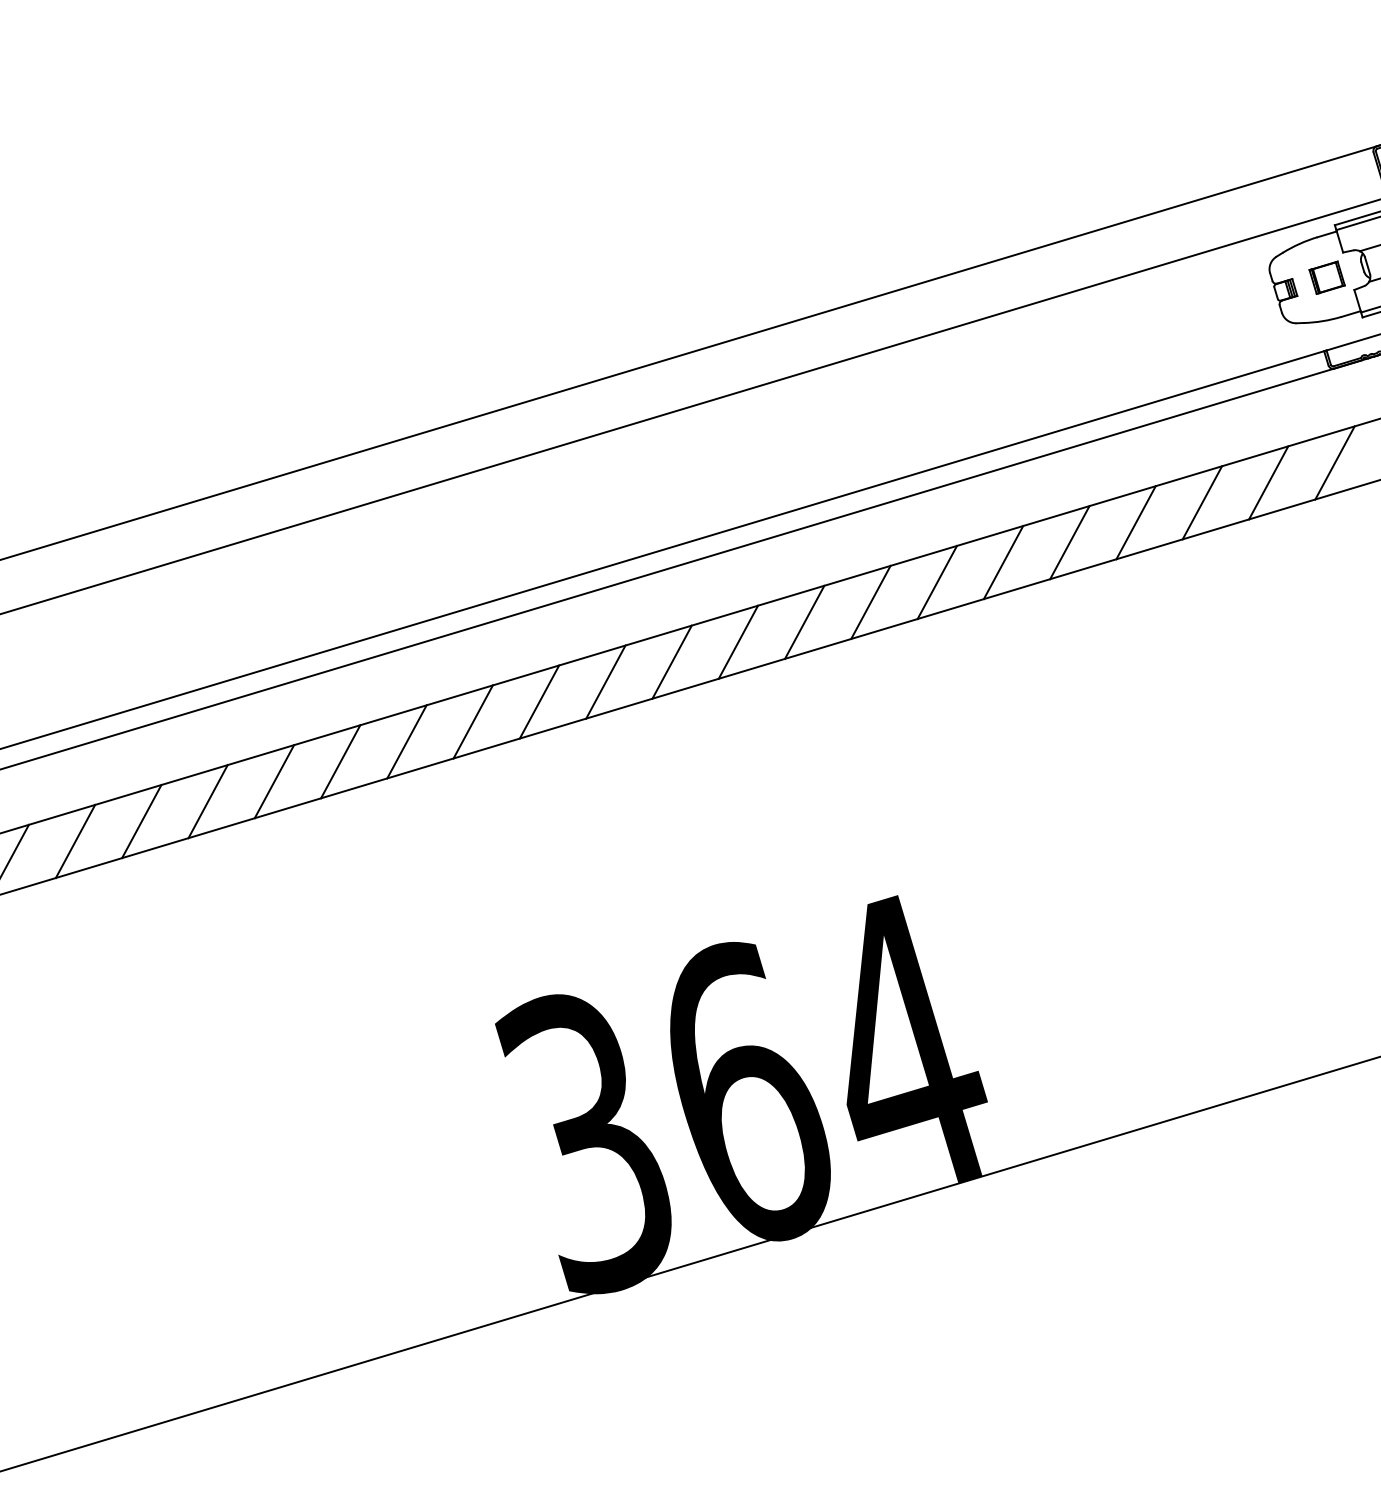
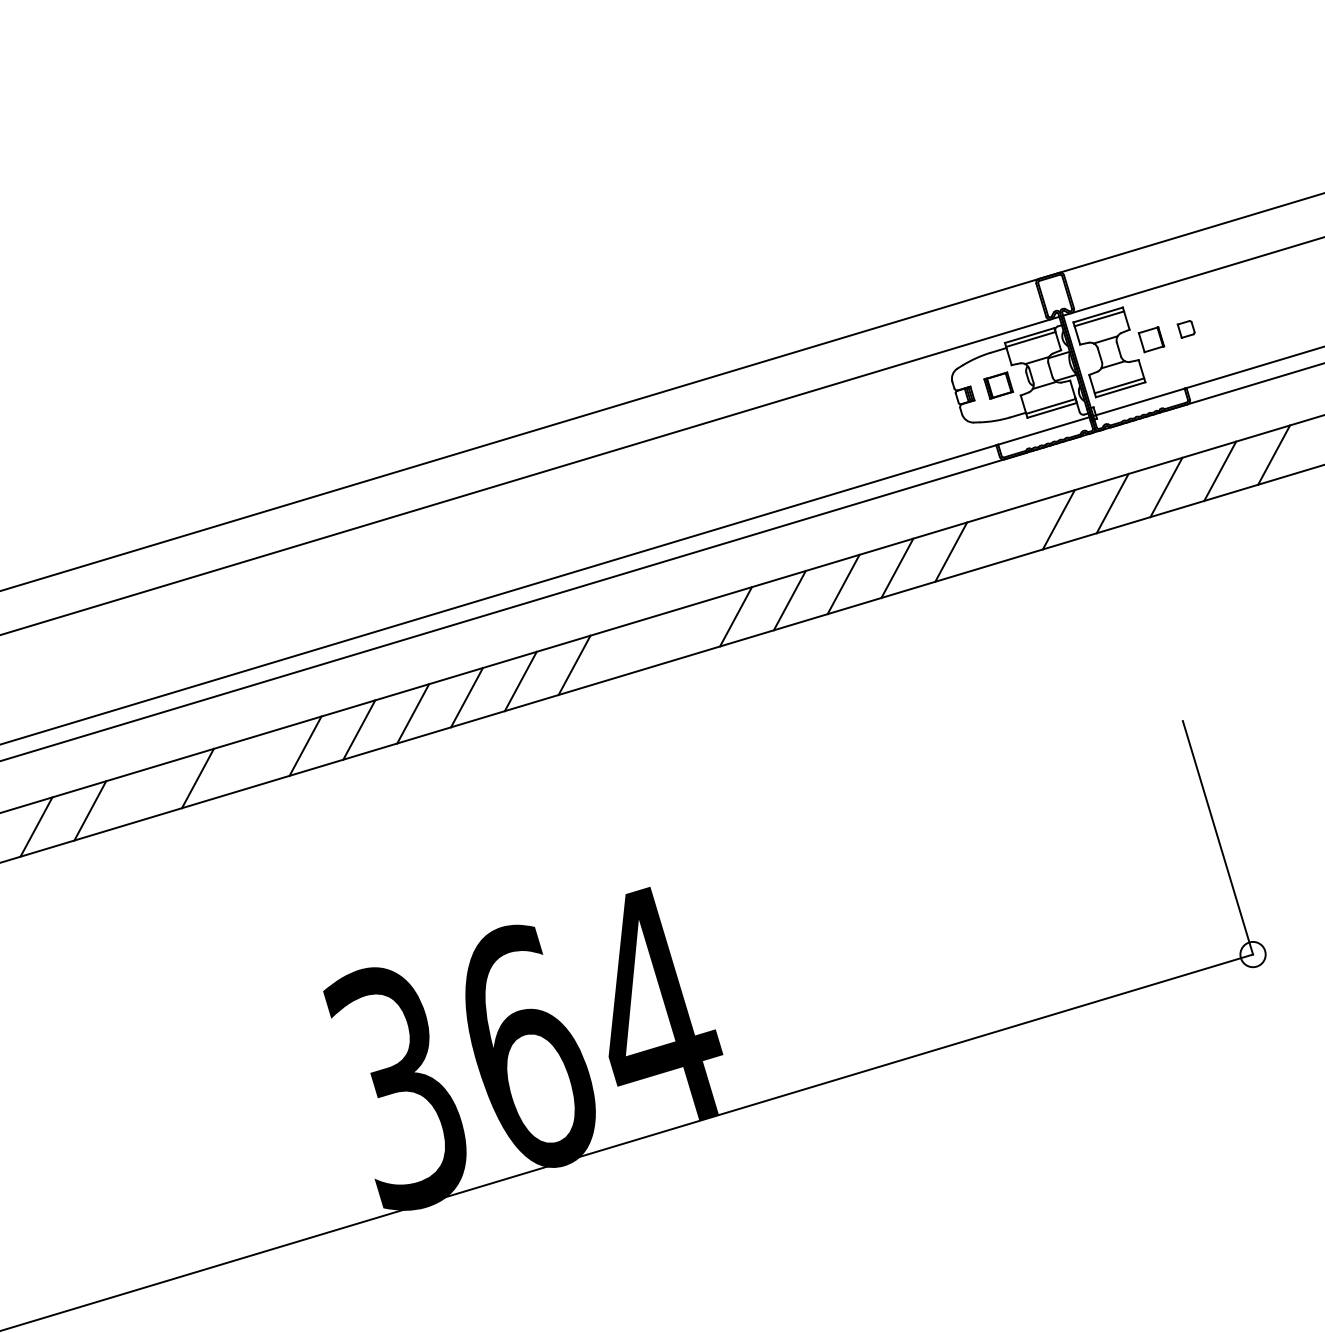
line: (1335, 462) -> (1005, 535), removed
line: (937, 581) -> (682, 632), removed
line: (871, 601) -> (628, 648), removed
line: (406, 742) -> (251, 762), removed
line: (274, 781) -> (144, 794), removed

